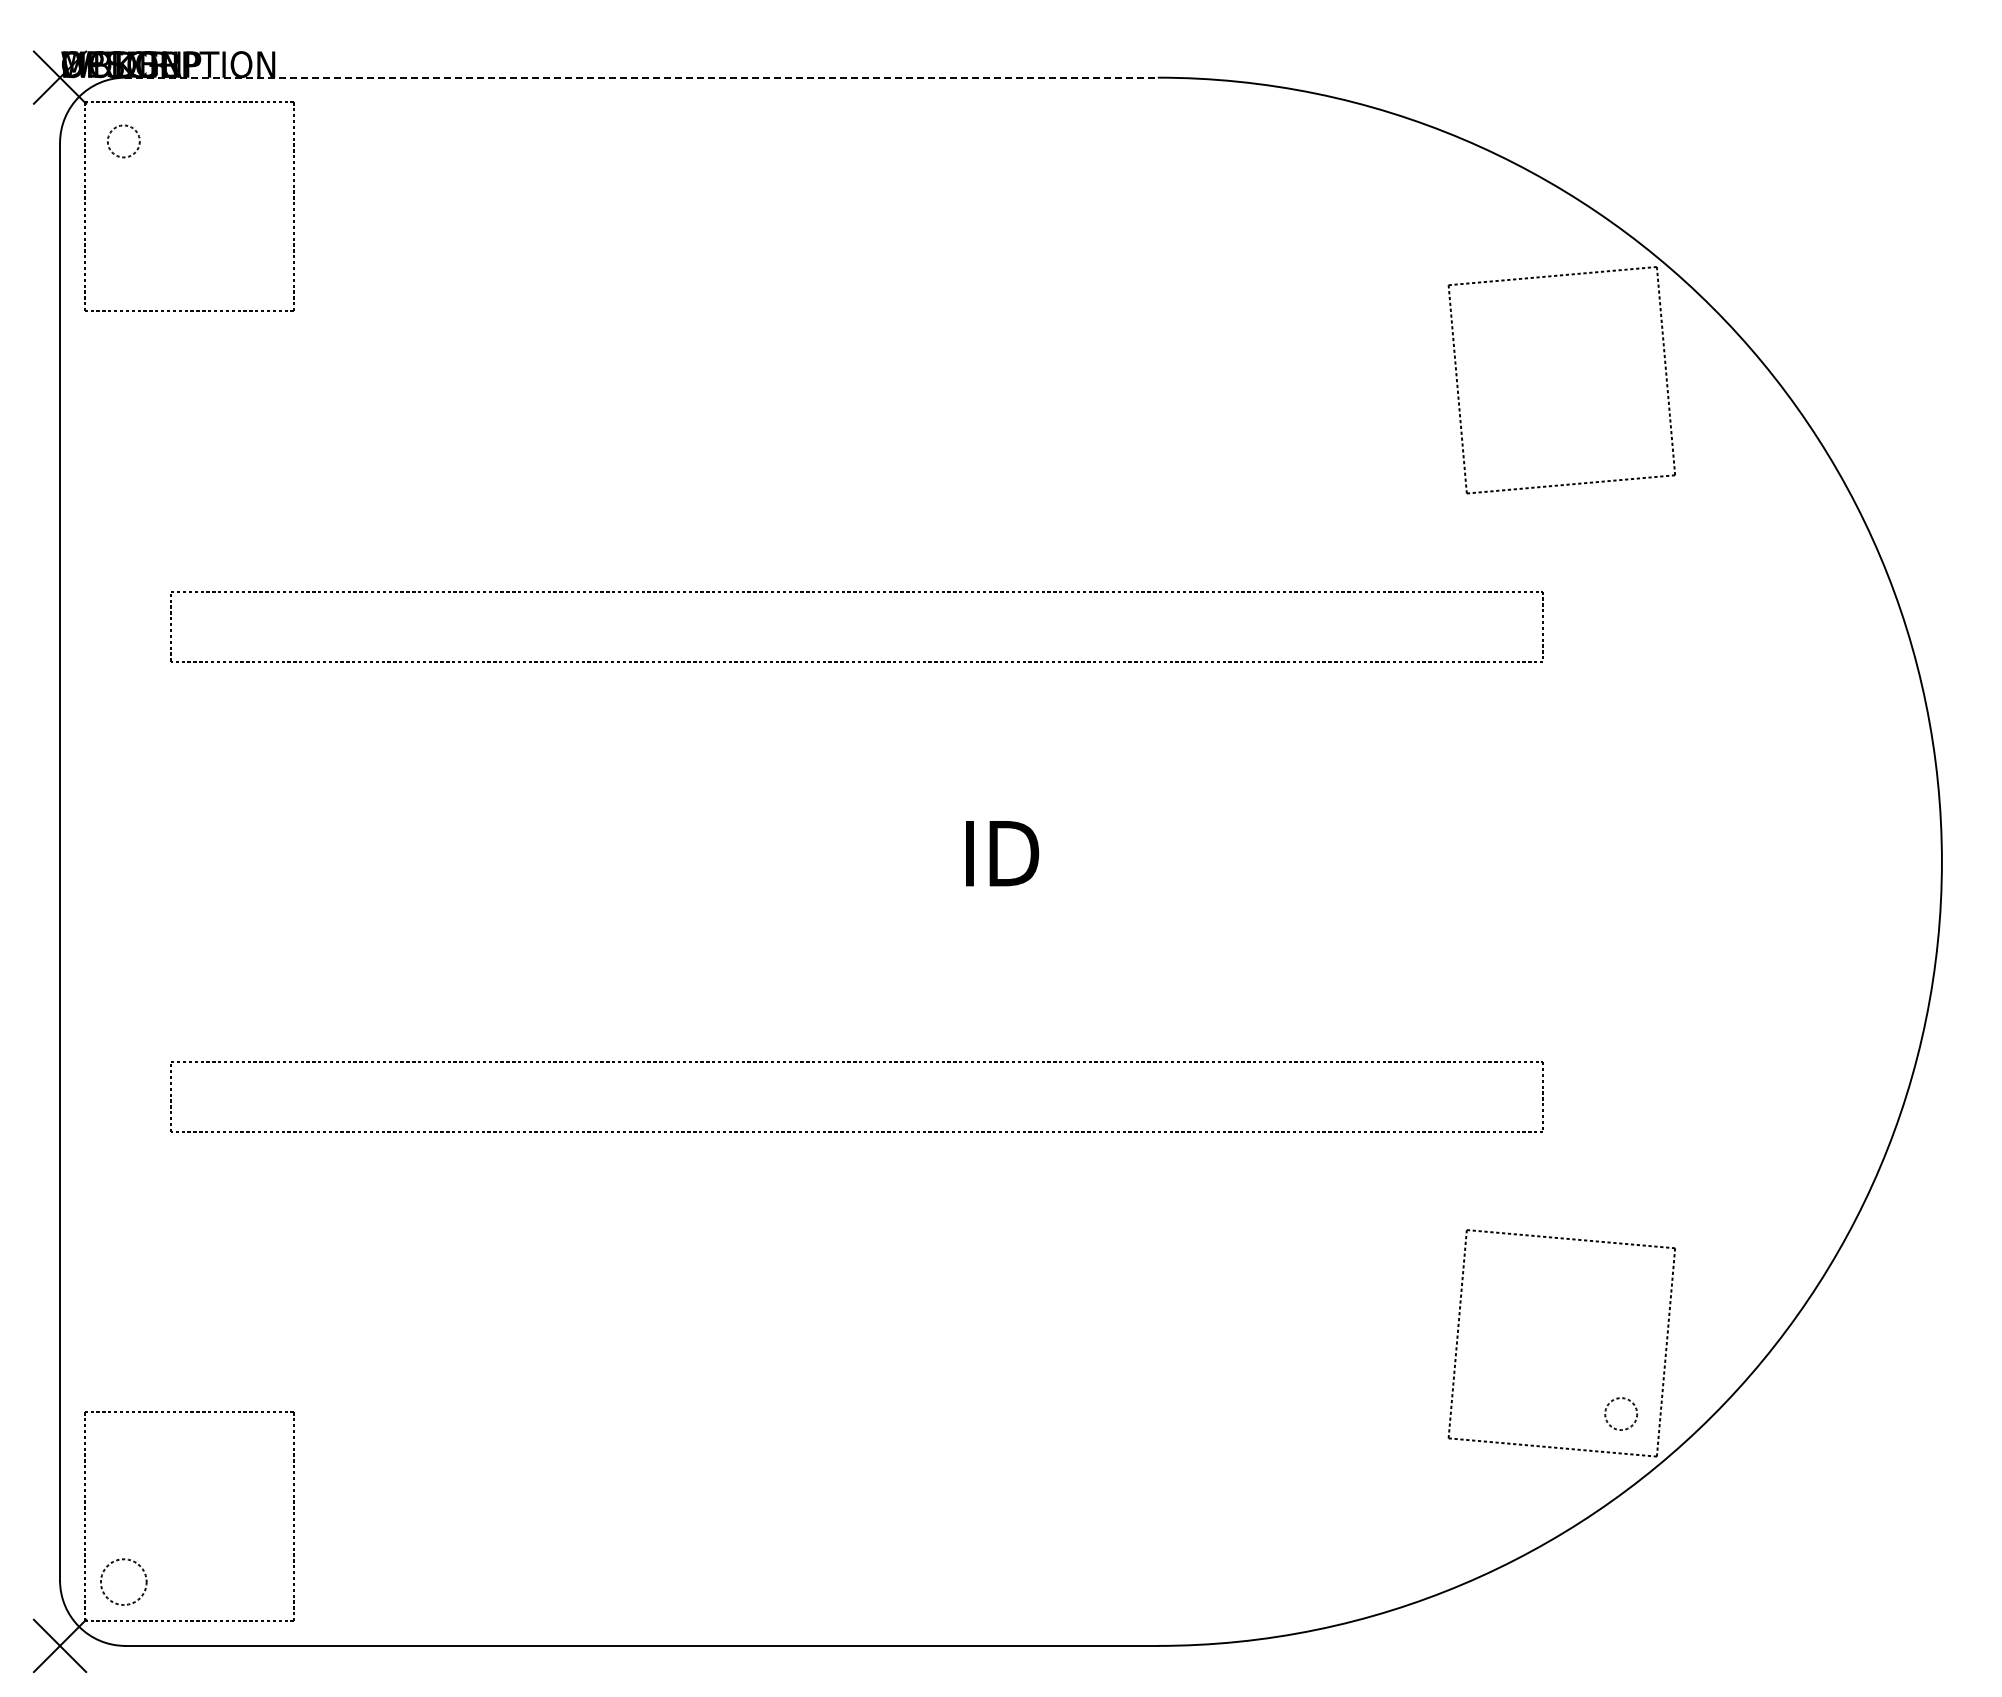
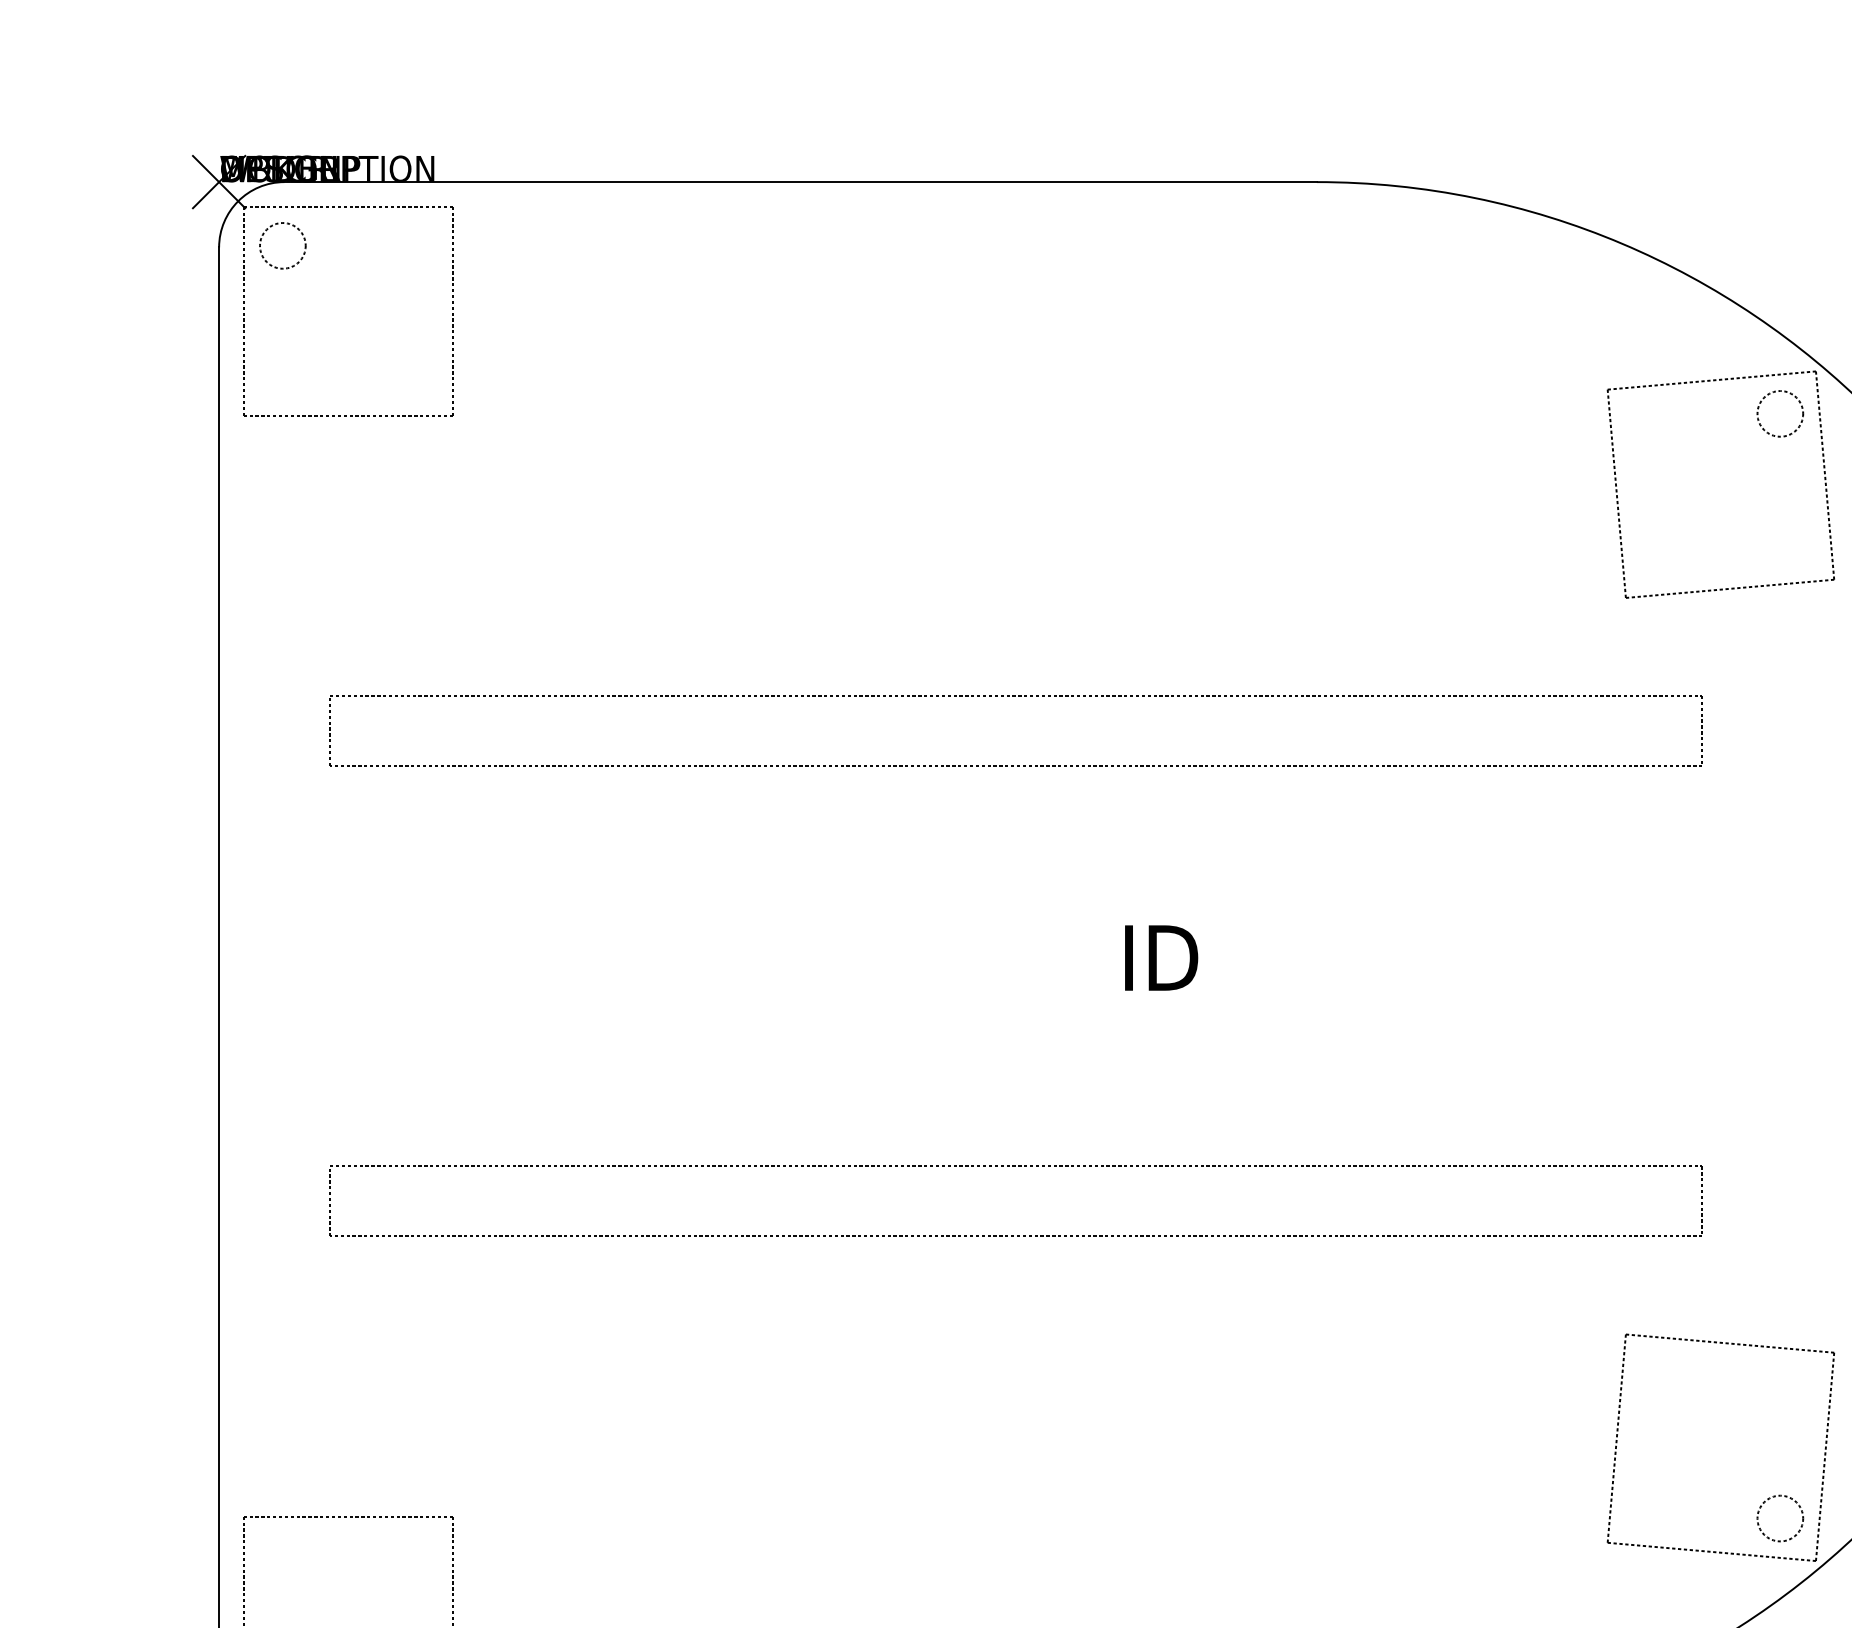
line: (642, 77) -> (801, 181), dashed -> solid
circle: (123, 141) -> (282, 245), size x1.43
circle: (1620, 309) -> (1779, 413), added
circle: (1620, 1413) -> (1779, 1517), size x1.43

